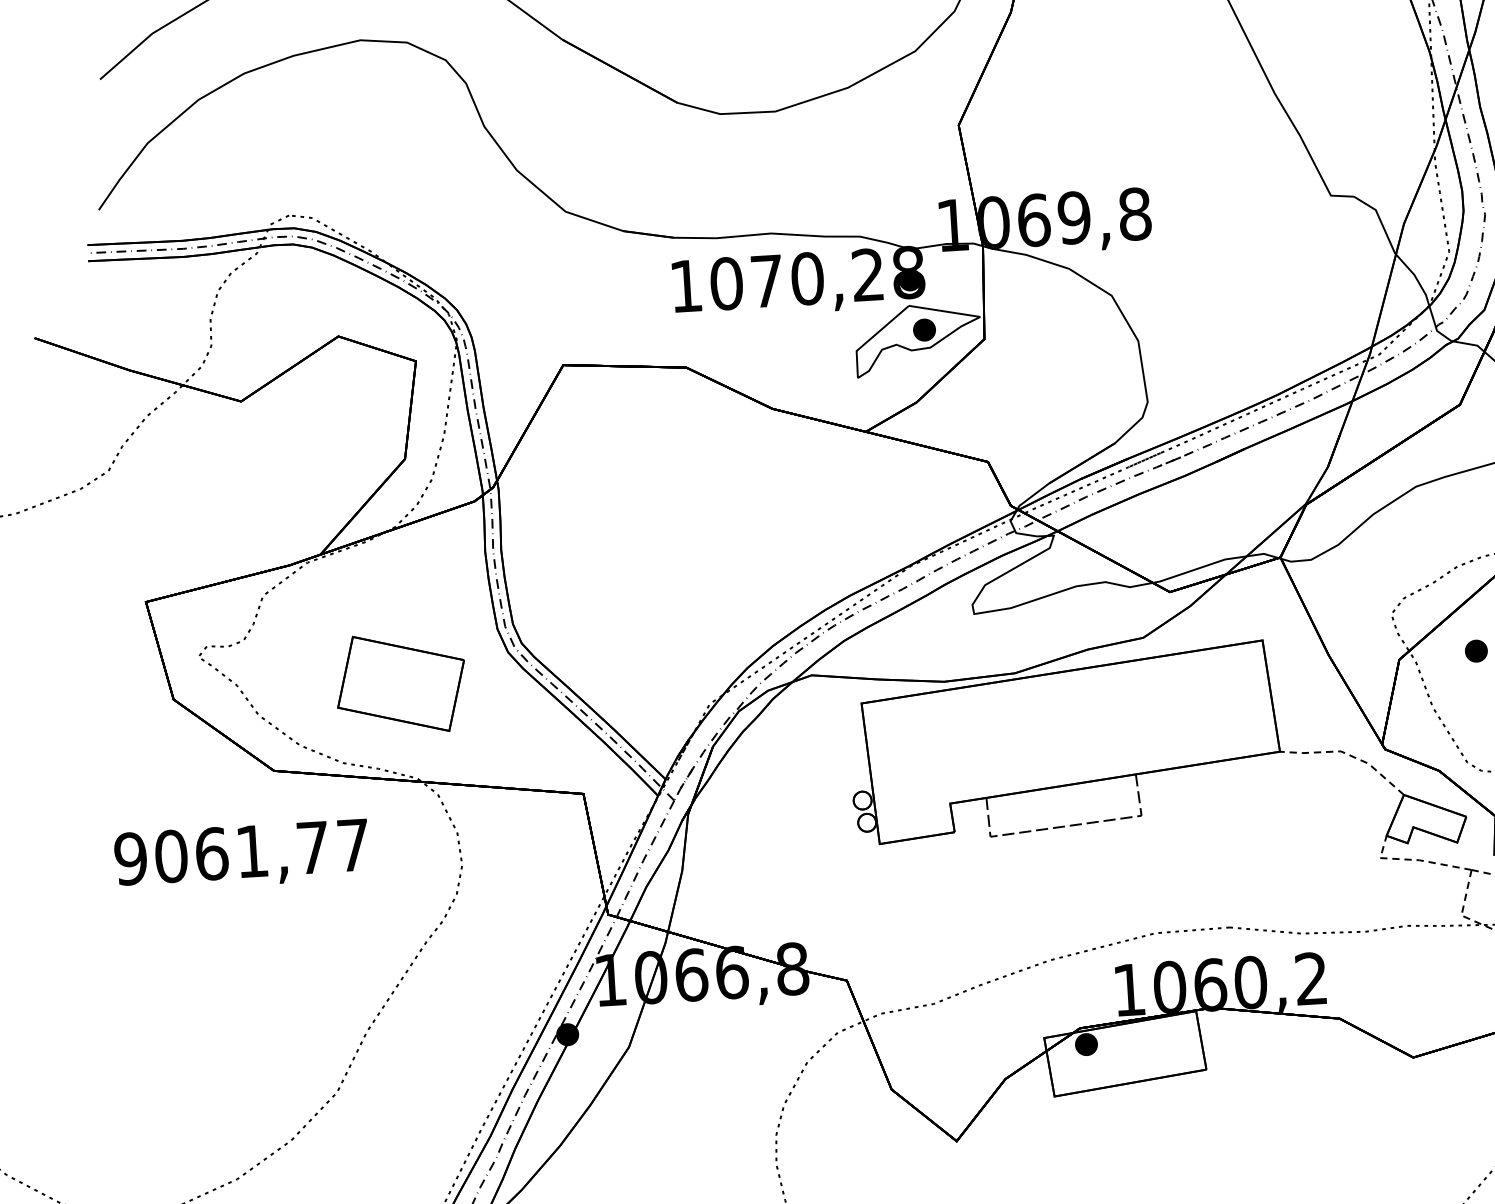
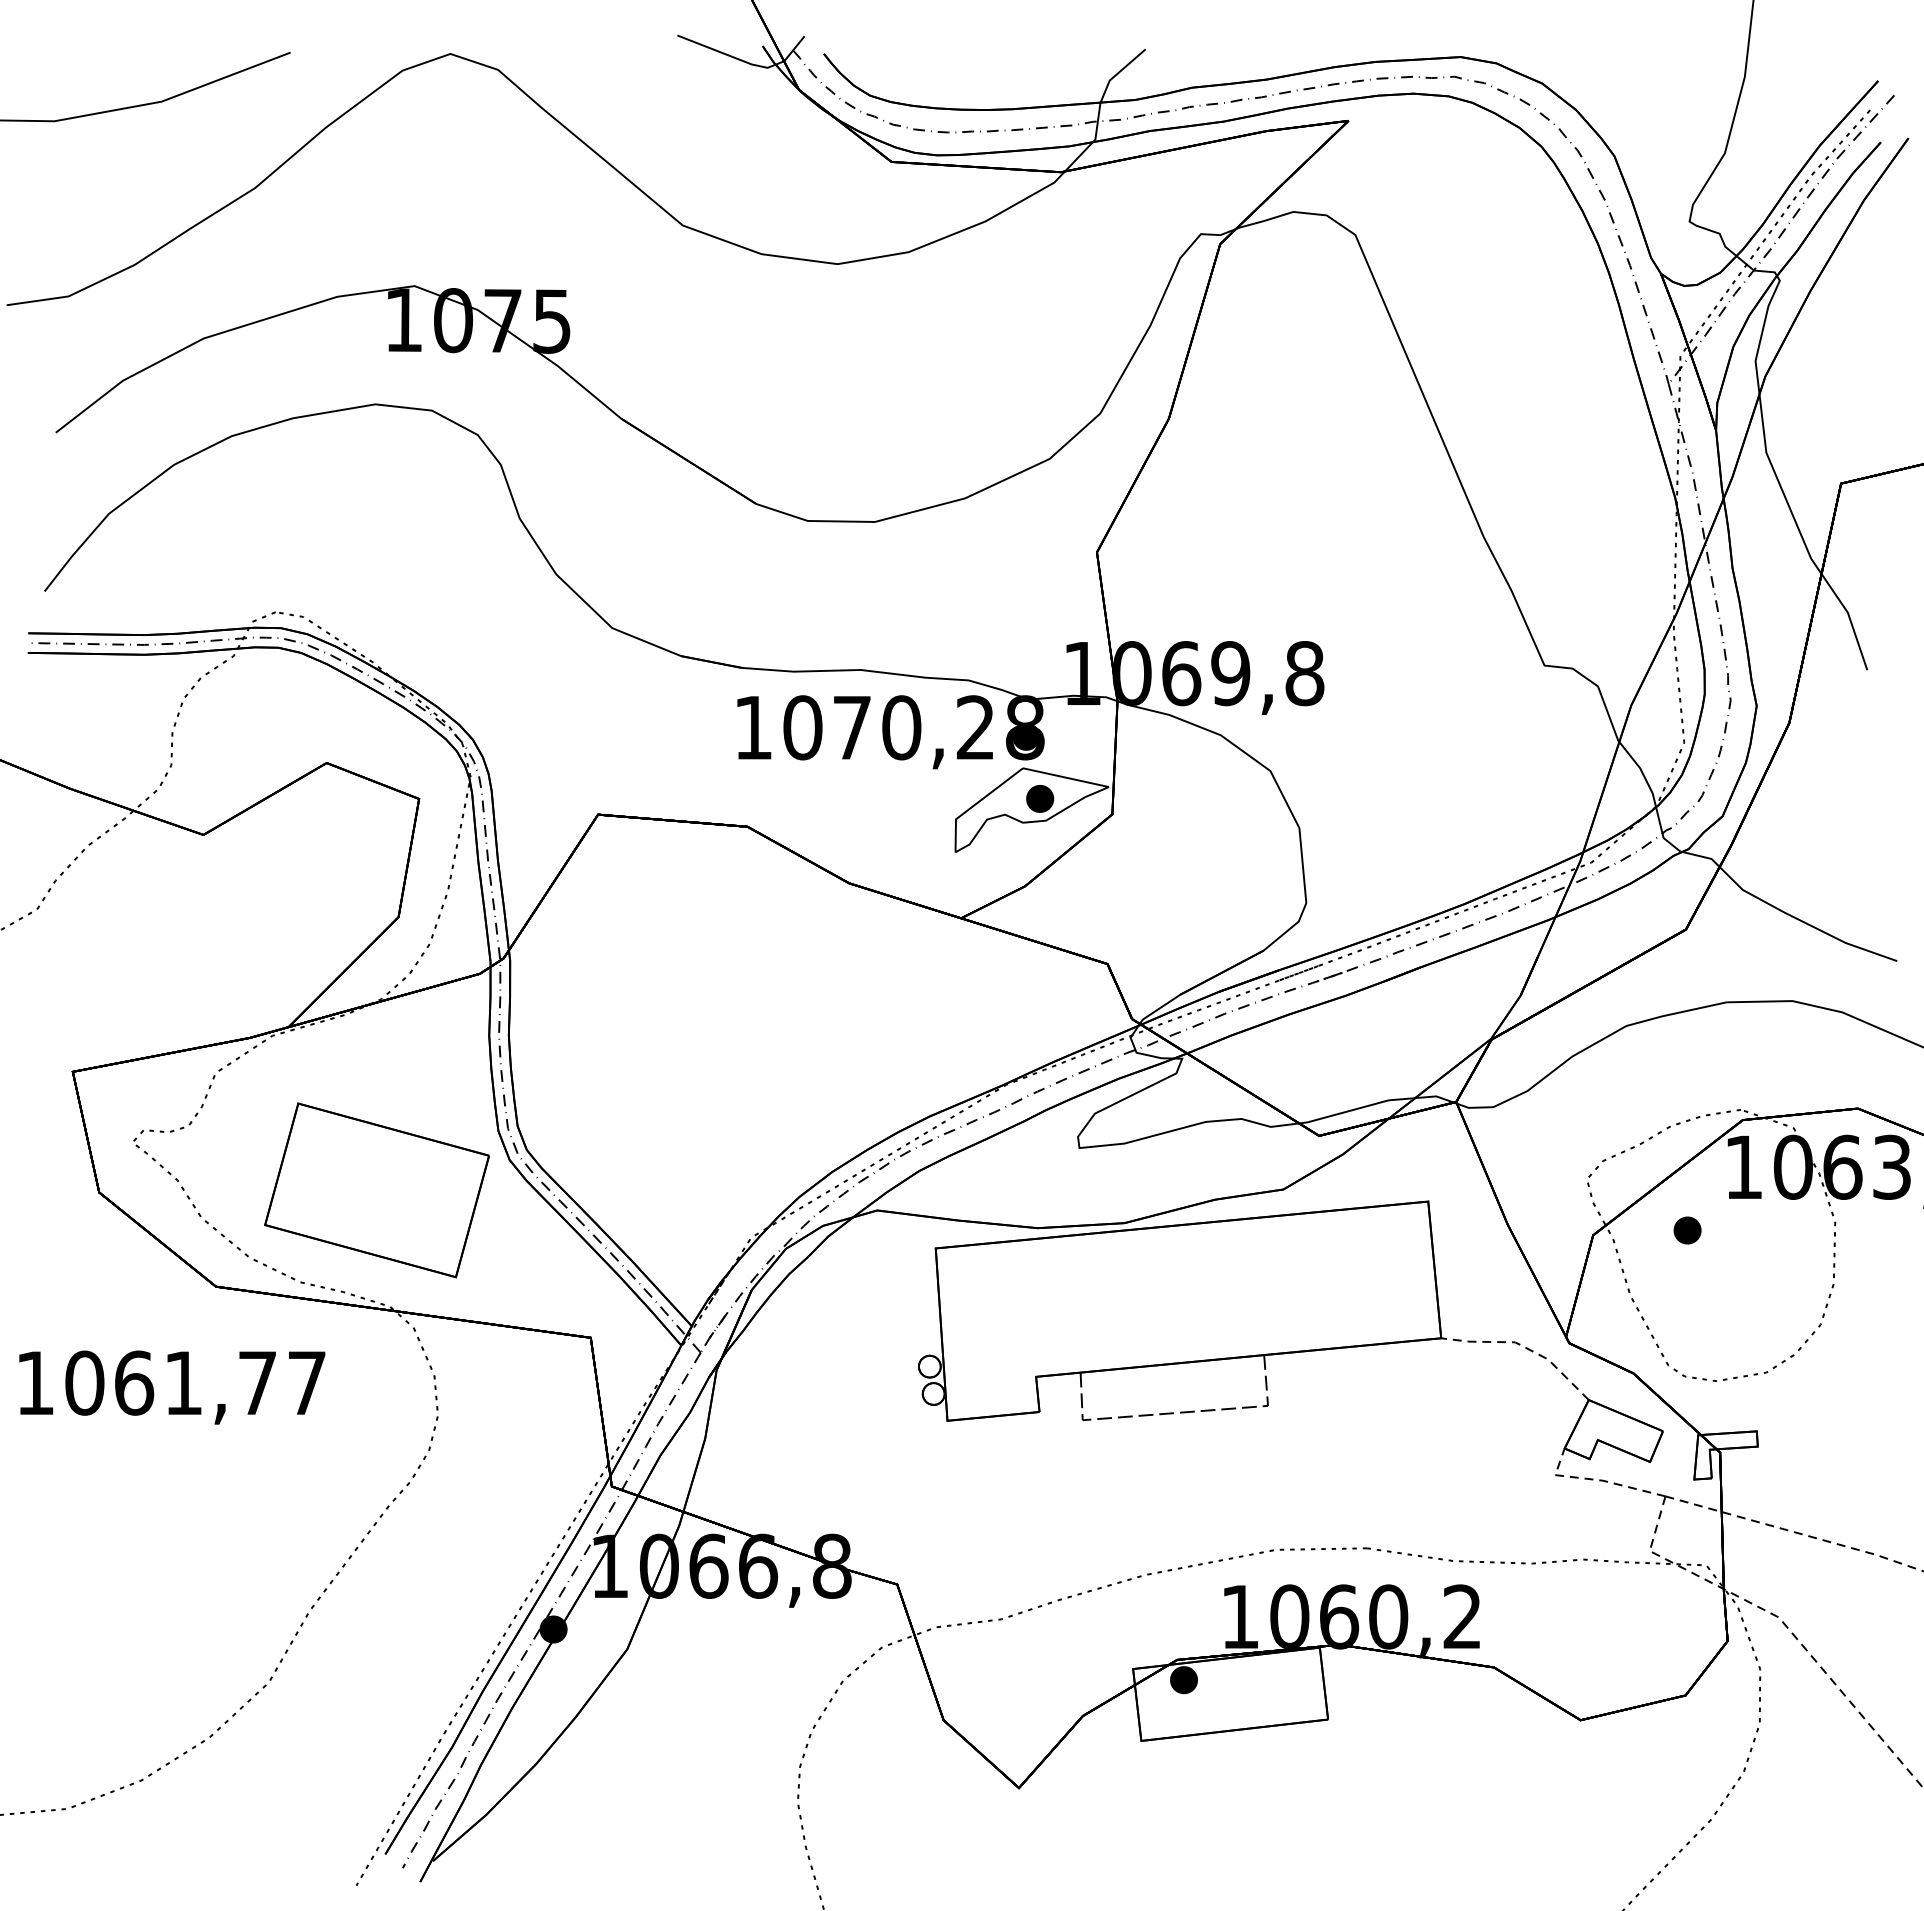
part: (400, 684) -> (376, 1190), size x1.43
text: (130, 858) -> (34, 1382), 9061,77 -> 1061,77

